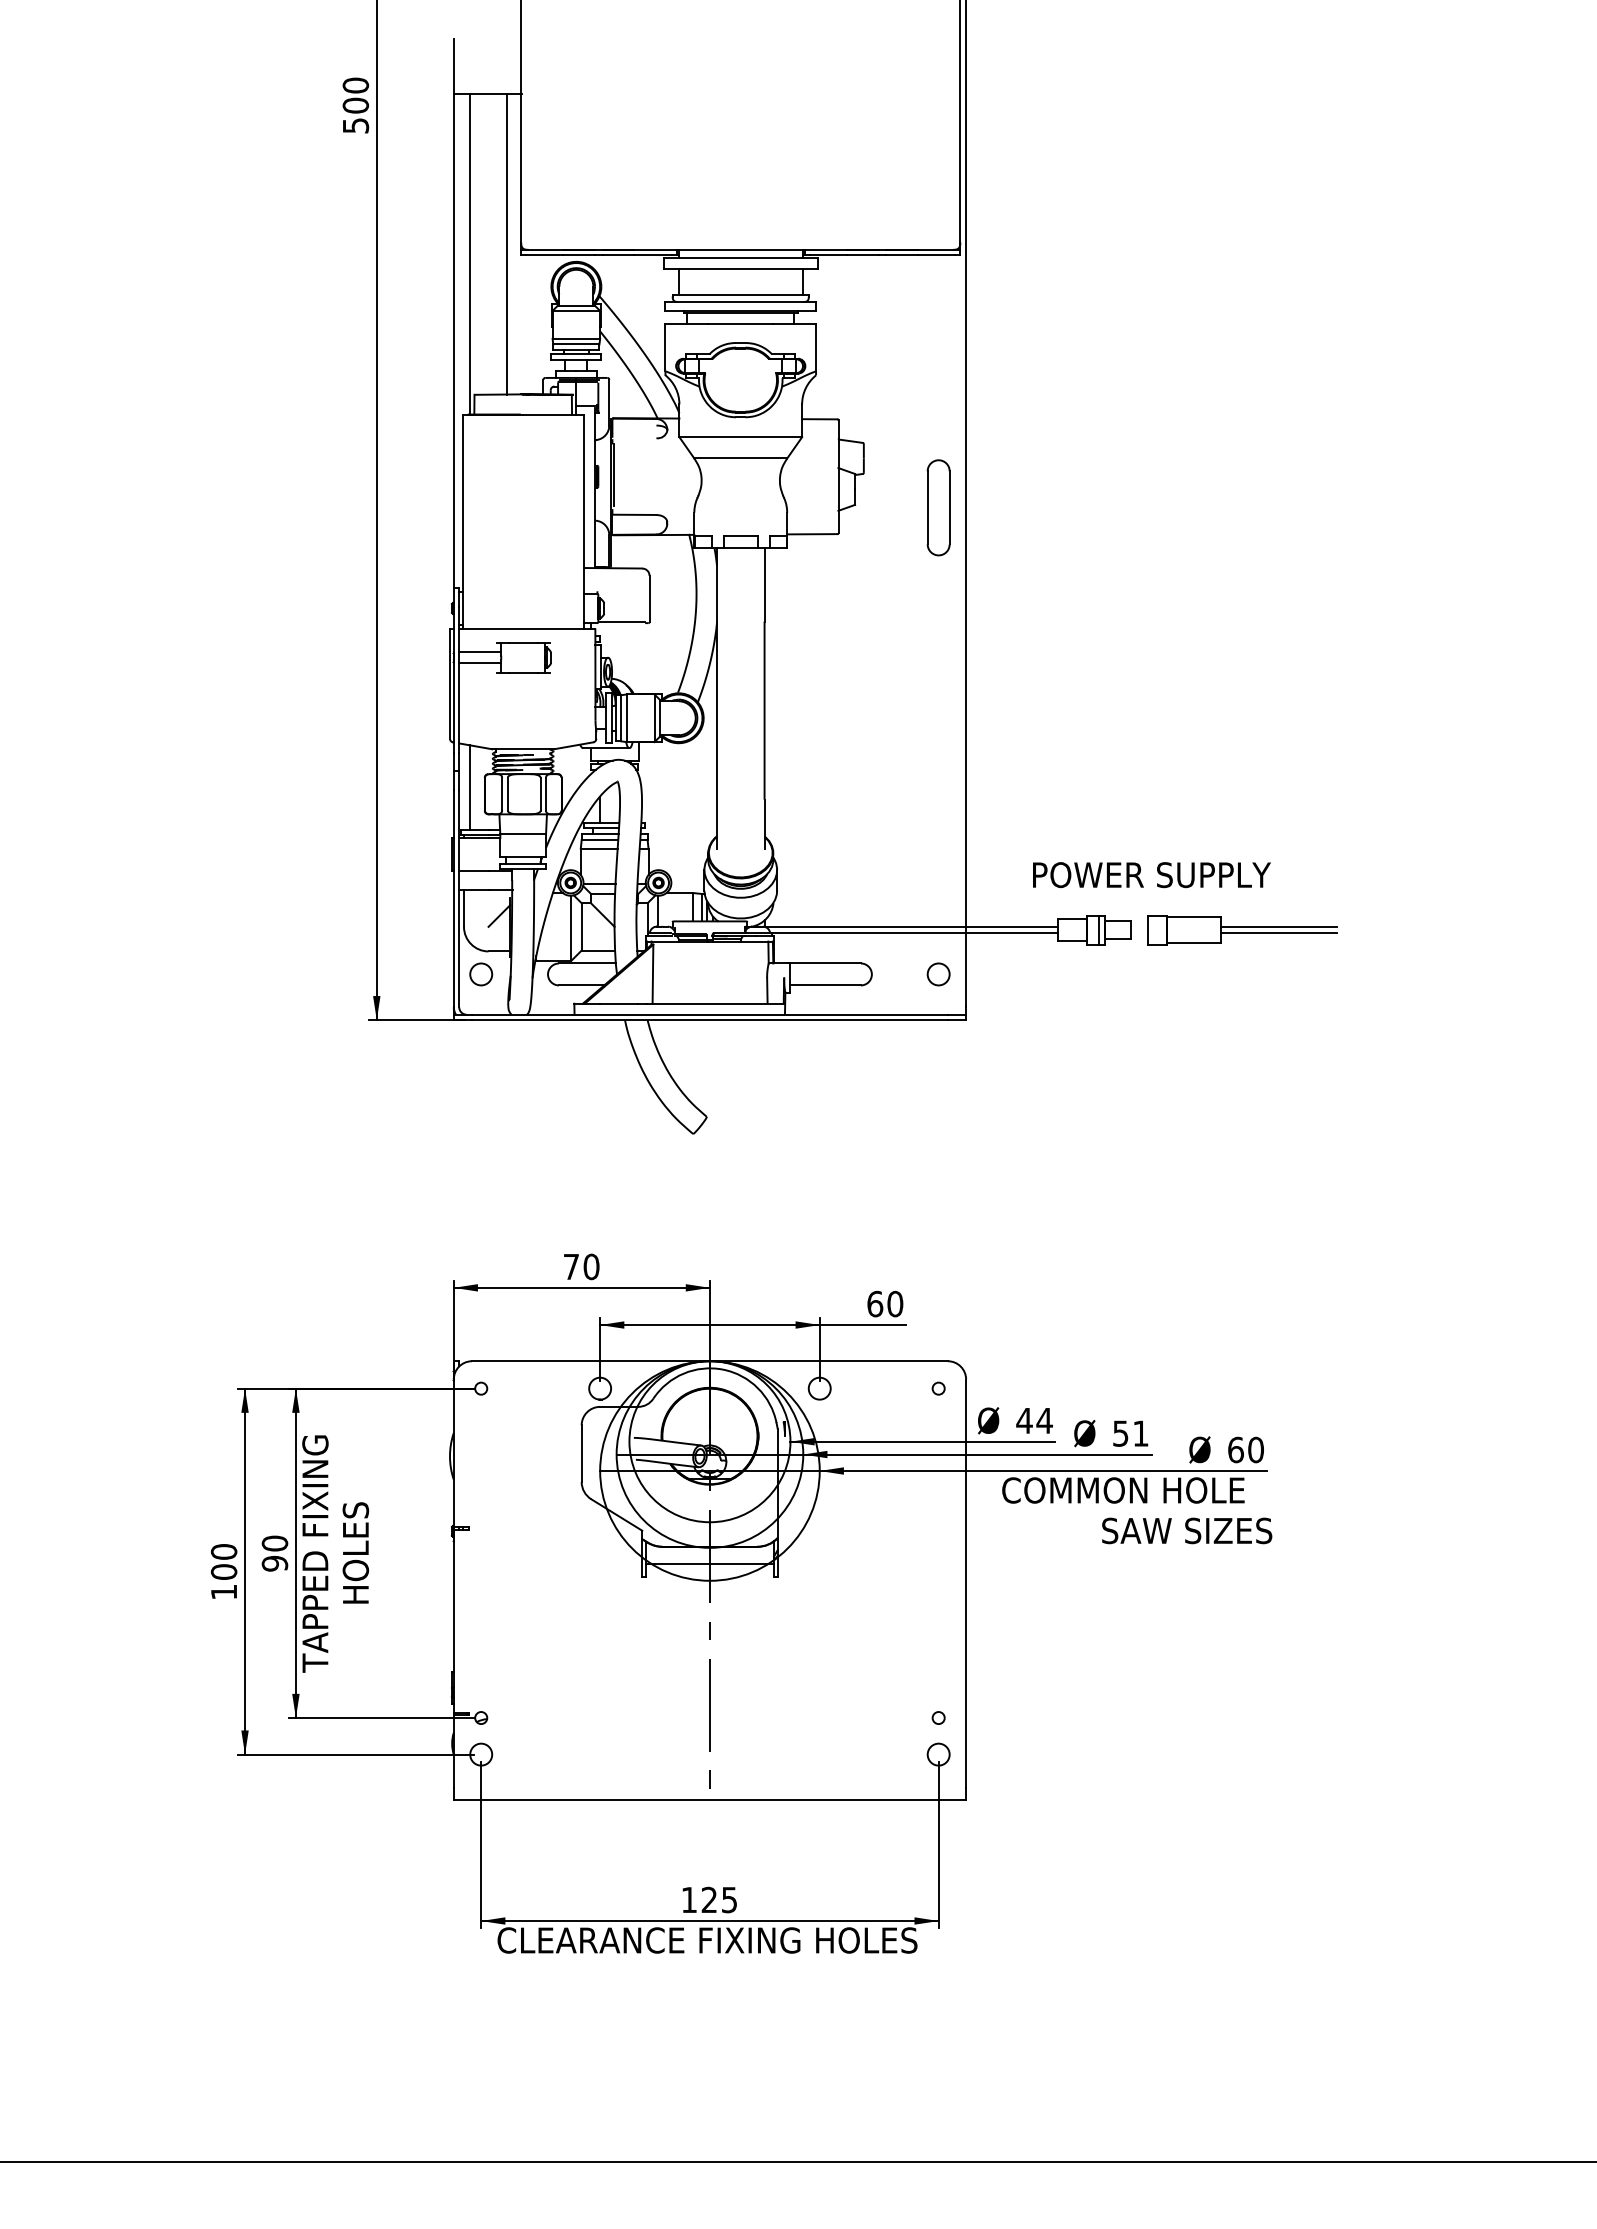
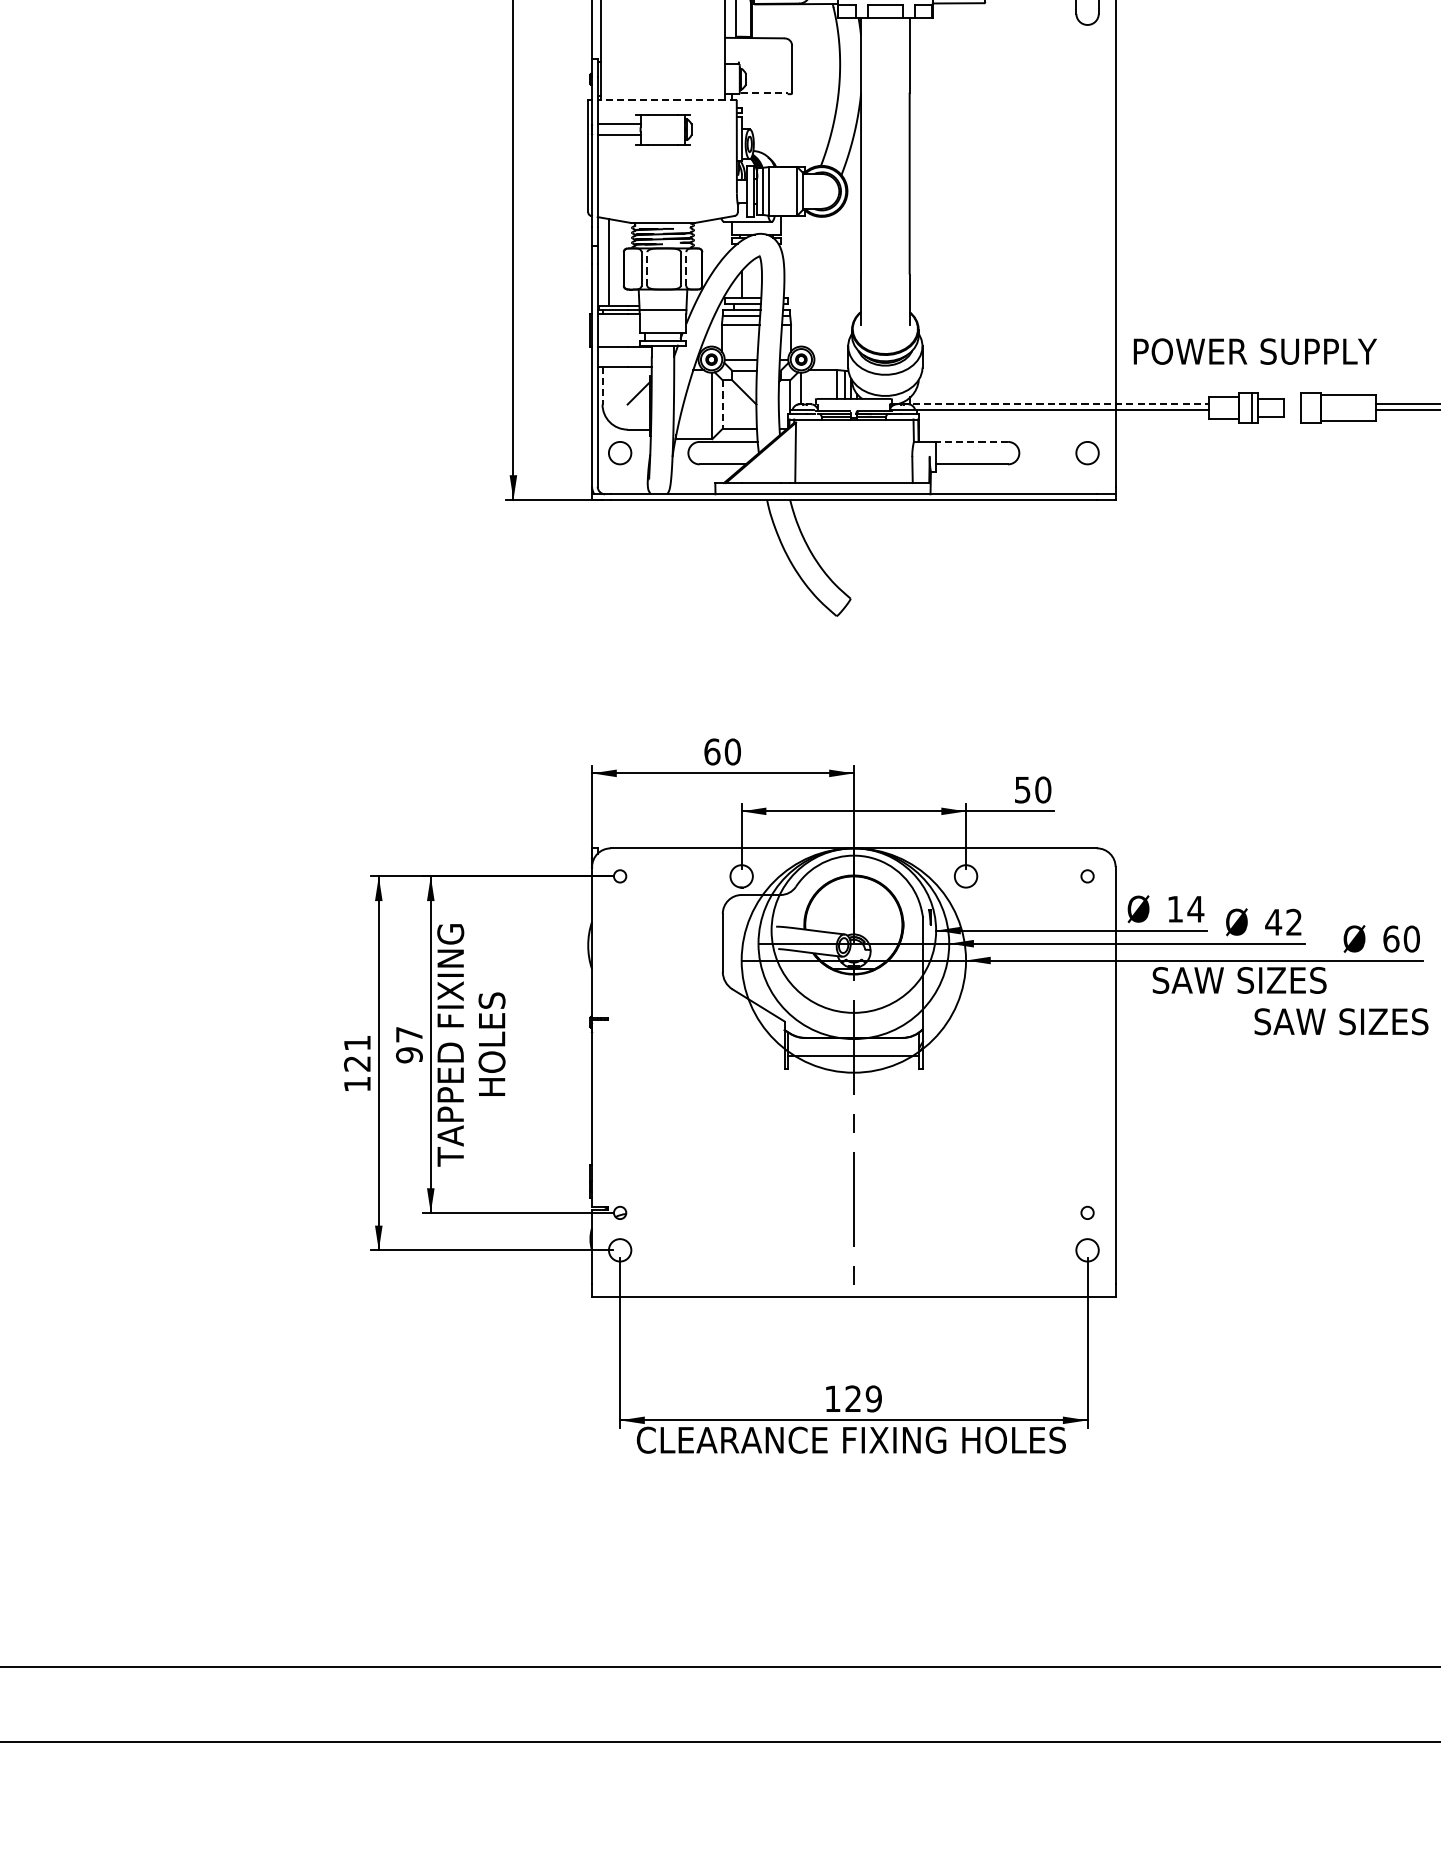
line: (622, 622) -> (764, 93), solid -> dashed
line: (526, 628) -> (666, 99), solid -> dashed
line: (507, 793) -> (646, 268), solid -> dashed
line: (546, 793) -> (686, 268), solid -> dashed
text: (1151, 875) -> (1254, 352), moved
line: (463, 908) -> (602, 385), solid -> dashed
line: (581, 926) -> (722, 404), solid -> dashed
line: (902, 926) -> (1050, 404), solid -> dashed
line: (824, 963) -> (970, 441), solid -> dashed
text: (571, 1266) -> (712, 751), 70 -> 60
text: (875, 1303) -> (1023, 789), 60 -> 50
text: (1024, 1420) -> (1175, 908), 44 -> 14
text: (1130, 1433) -> (1283, 922), 51 -> 42
text: (1123, 1490) -> (1276, 980), COMMON HOLE -> SAW SIZES
text: (274, 1543) -> (408, 1034), 90 -> 97
text: (223, 1561) -> (356, 1052), 100 -> 121
text: (729, 1899) -> (873, 1398), 125 -> 129

